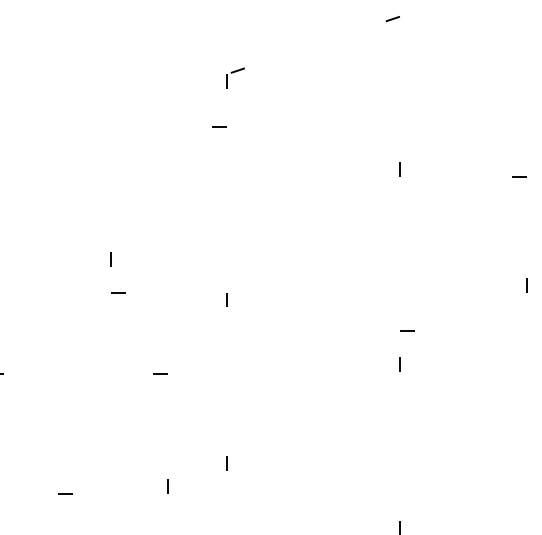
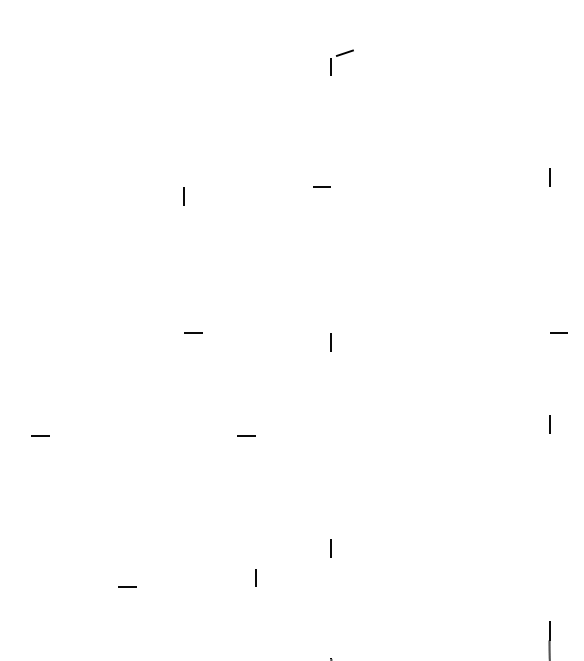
line: (219, 126) -> (321, 186), moved
line: (110, 259) -> (184, 196), moved
line: (407, 330) -> (559, 333), moved

